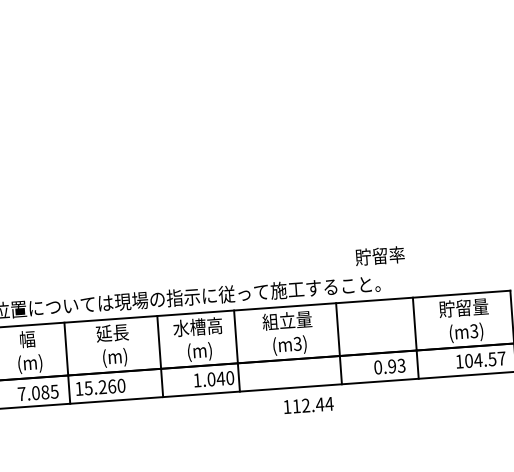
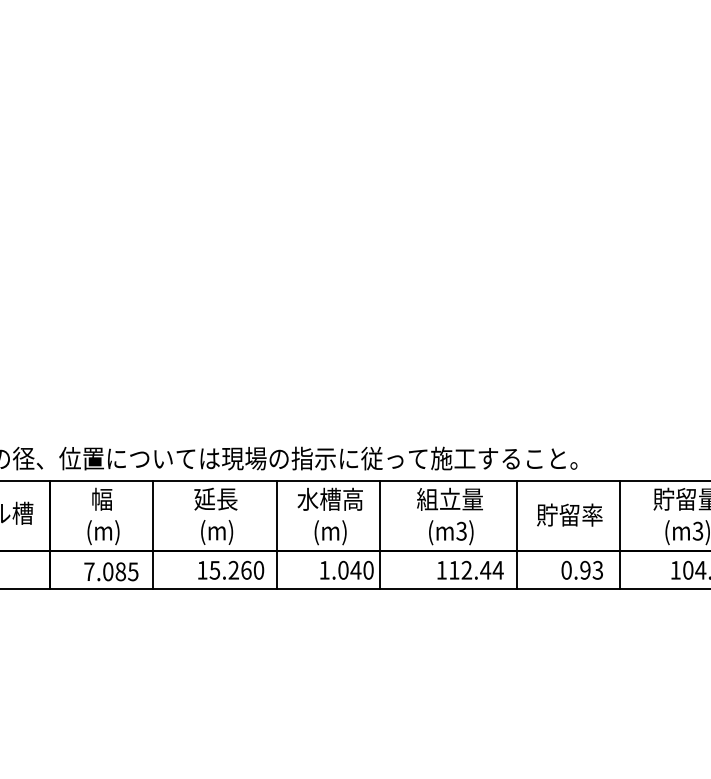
text: (379, 255) -> (569, 514), moved
text: (100, 386) -> (231, 569), moved
text: (308, 404) -> (470, 569), moved

